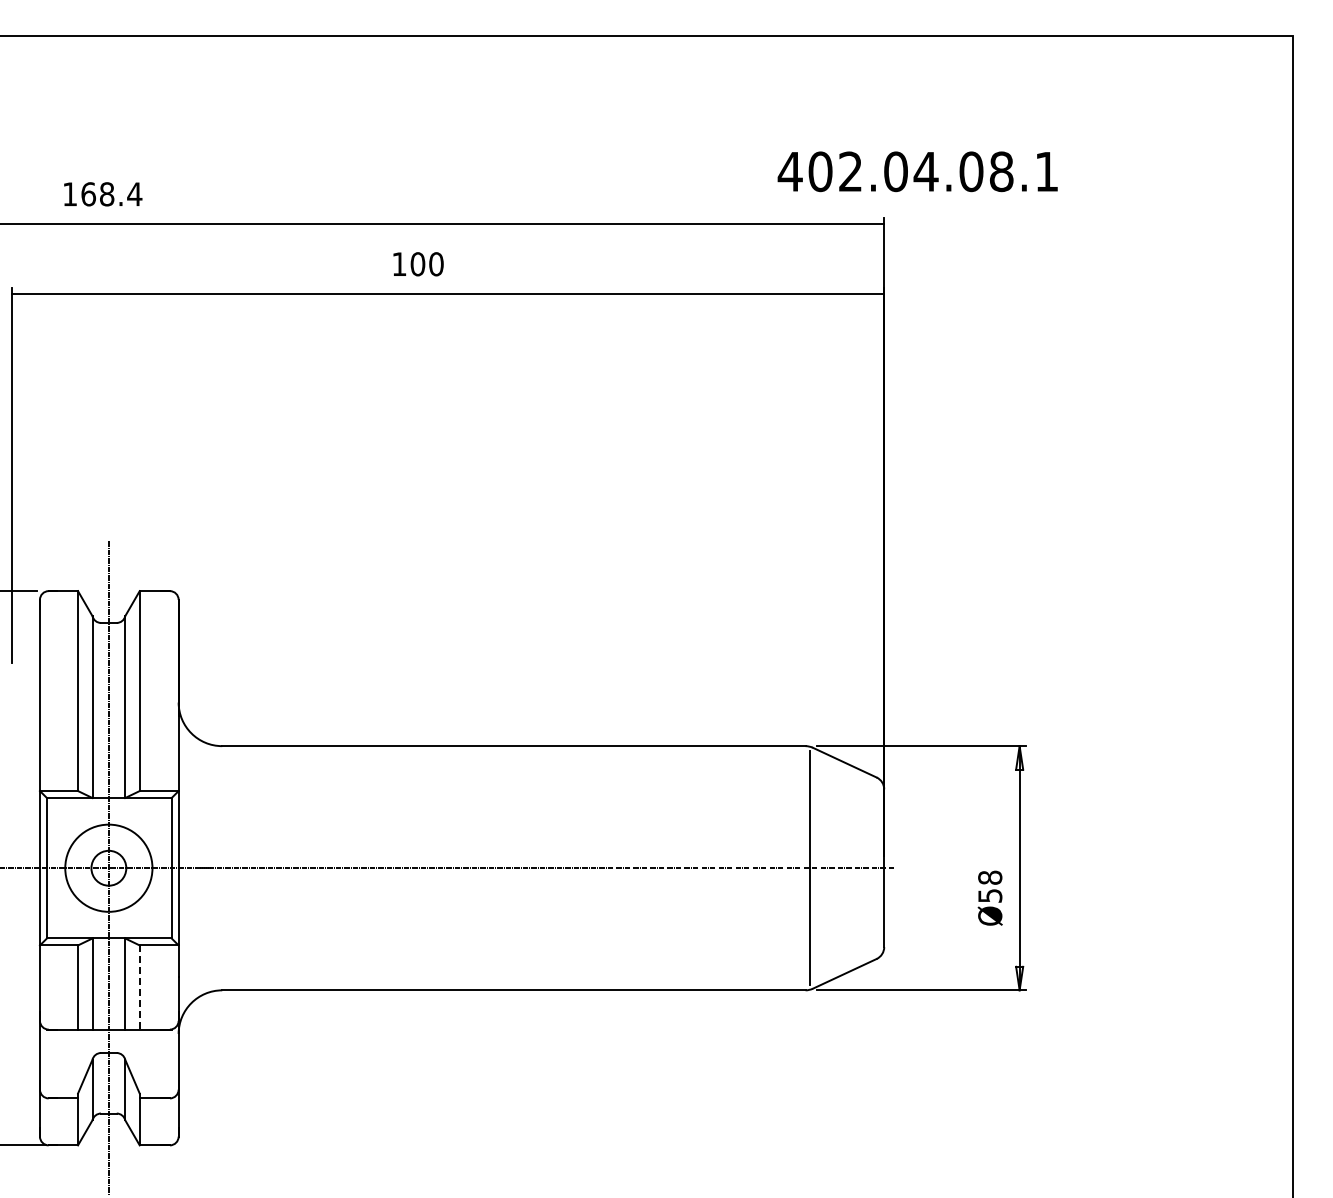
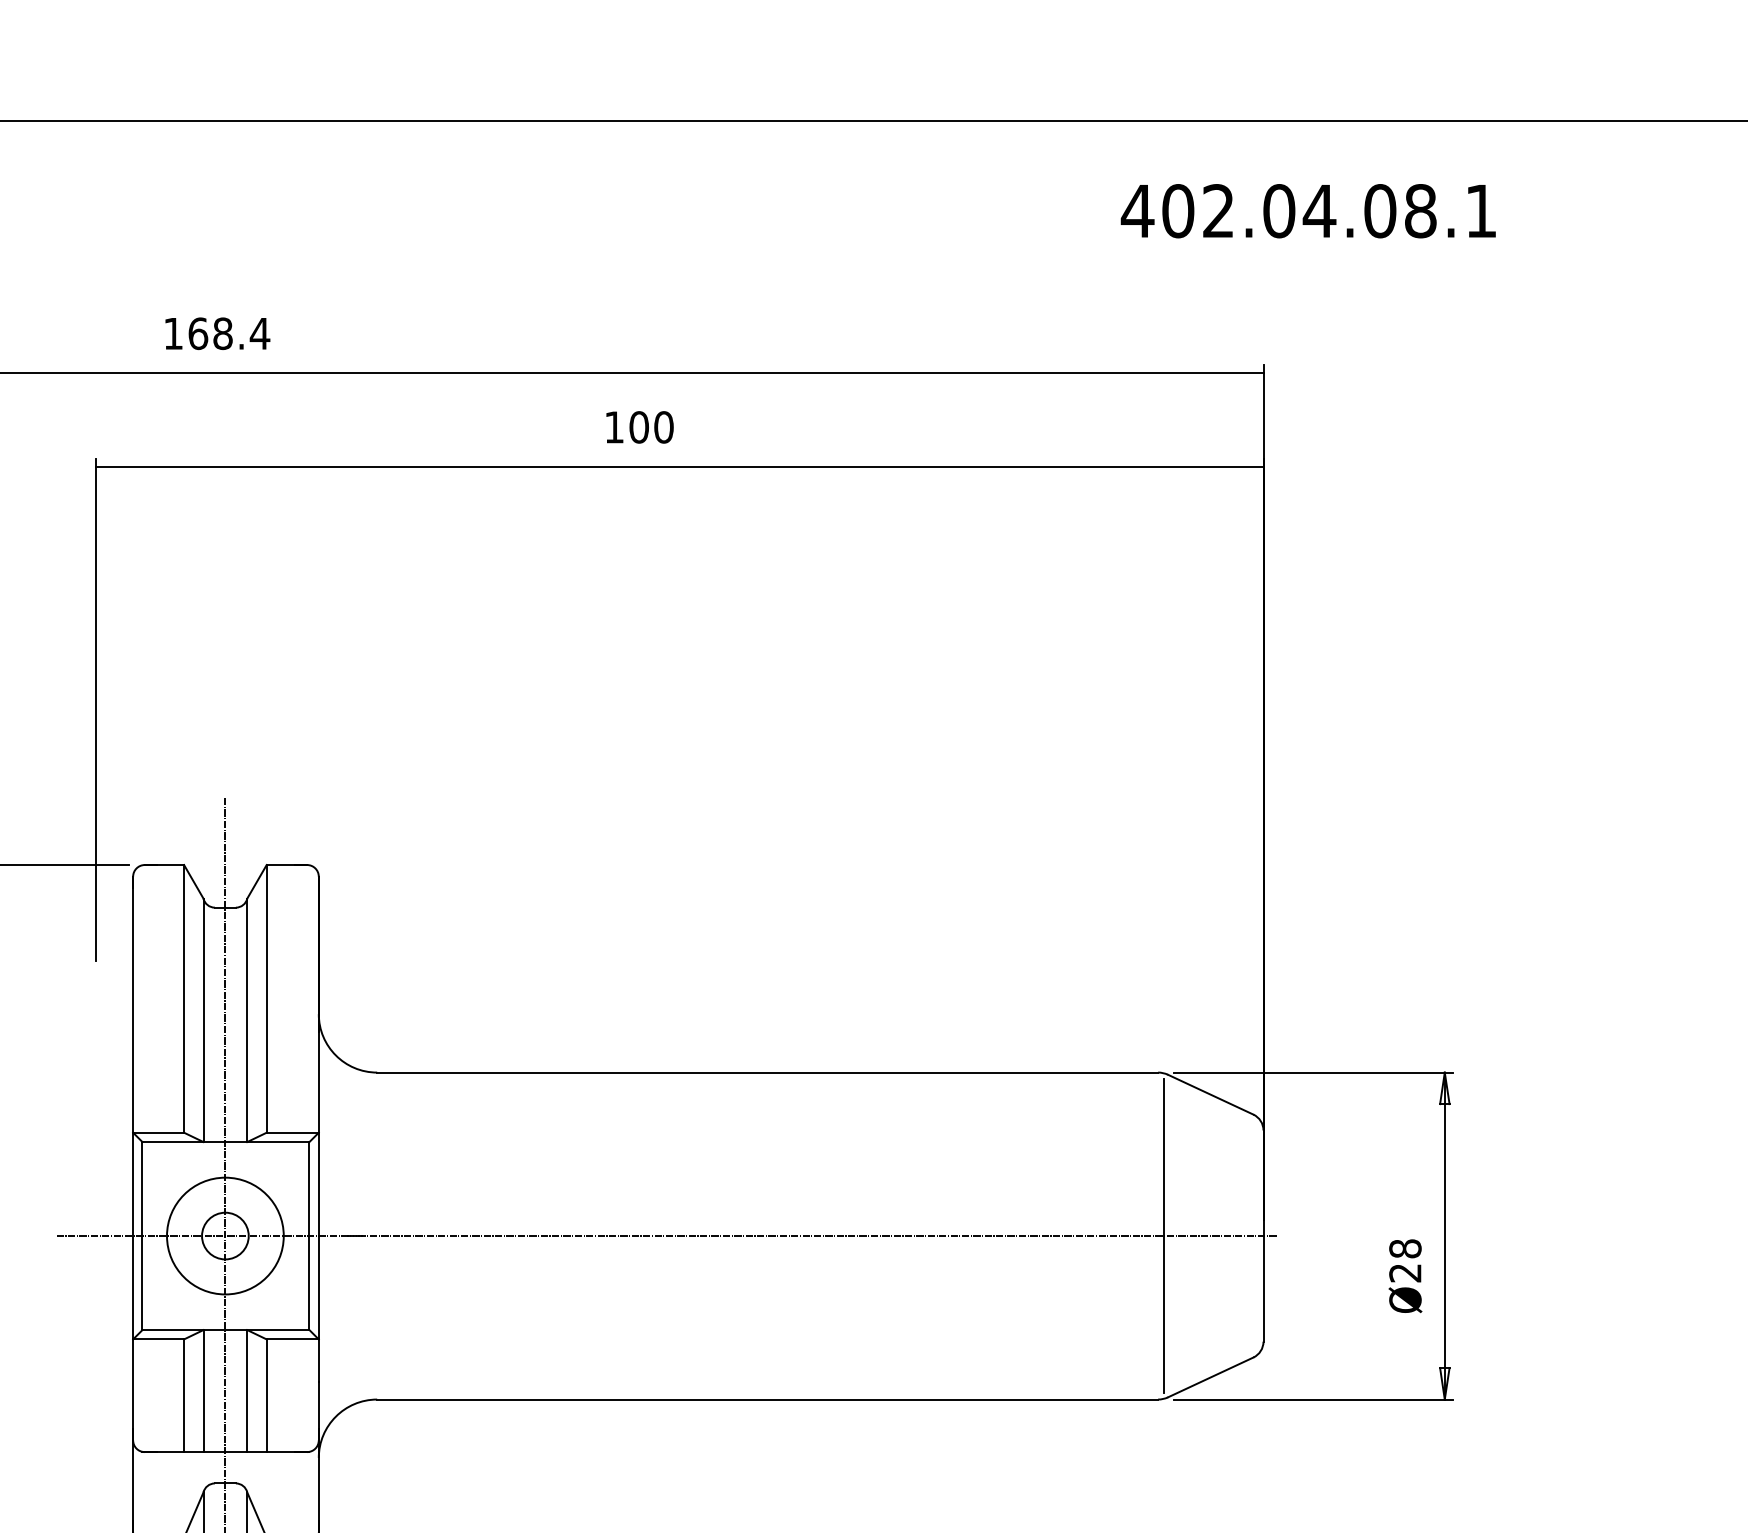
text: (917, 171) -> (1308, 210), moved
text: (990, 895) -> (1405, 1272), Ø58 -> Ø28
line: (139, 988) -> (266, 1397), dashed -> solid

